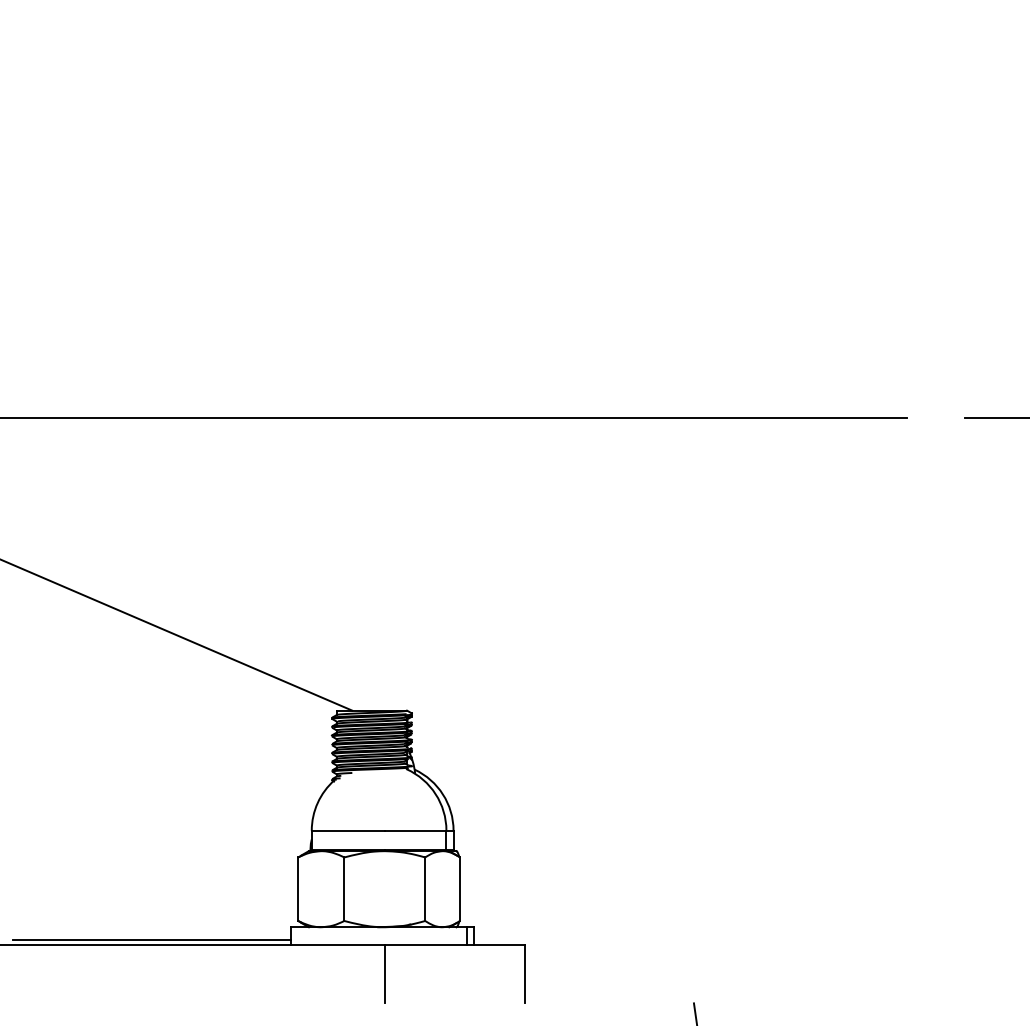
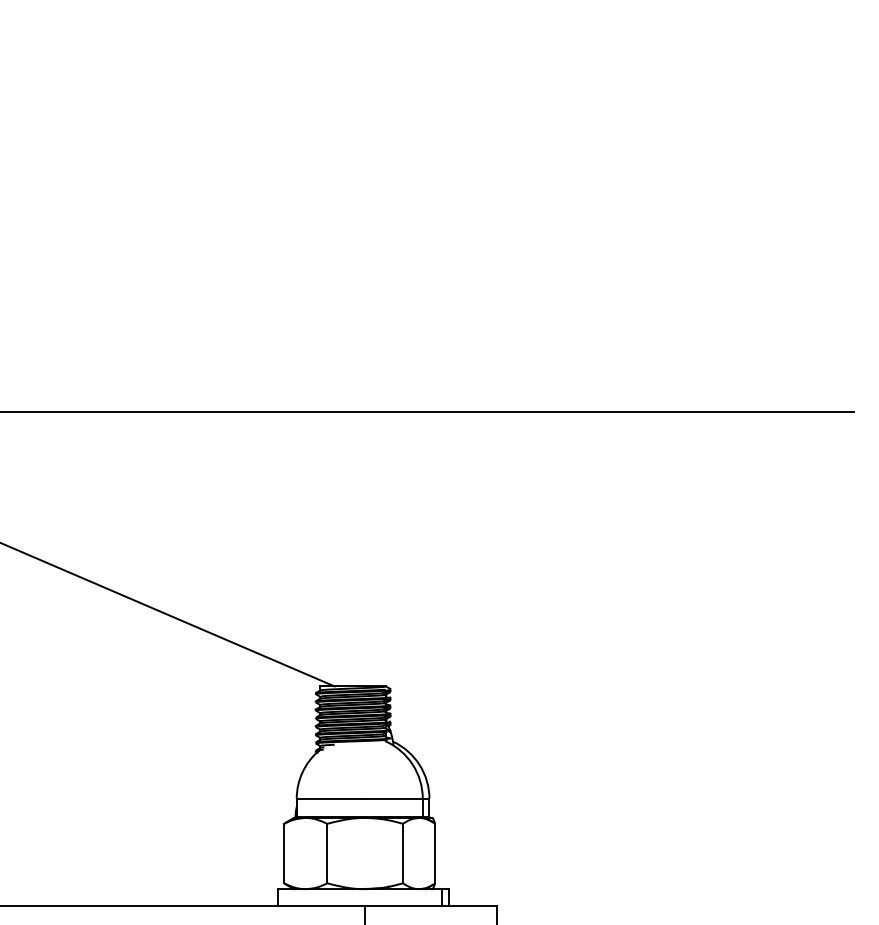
line: (152, 939) -> (147, 900), removed

